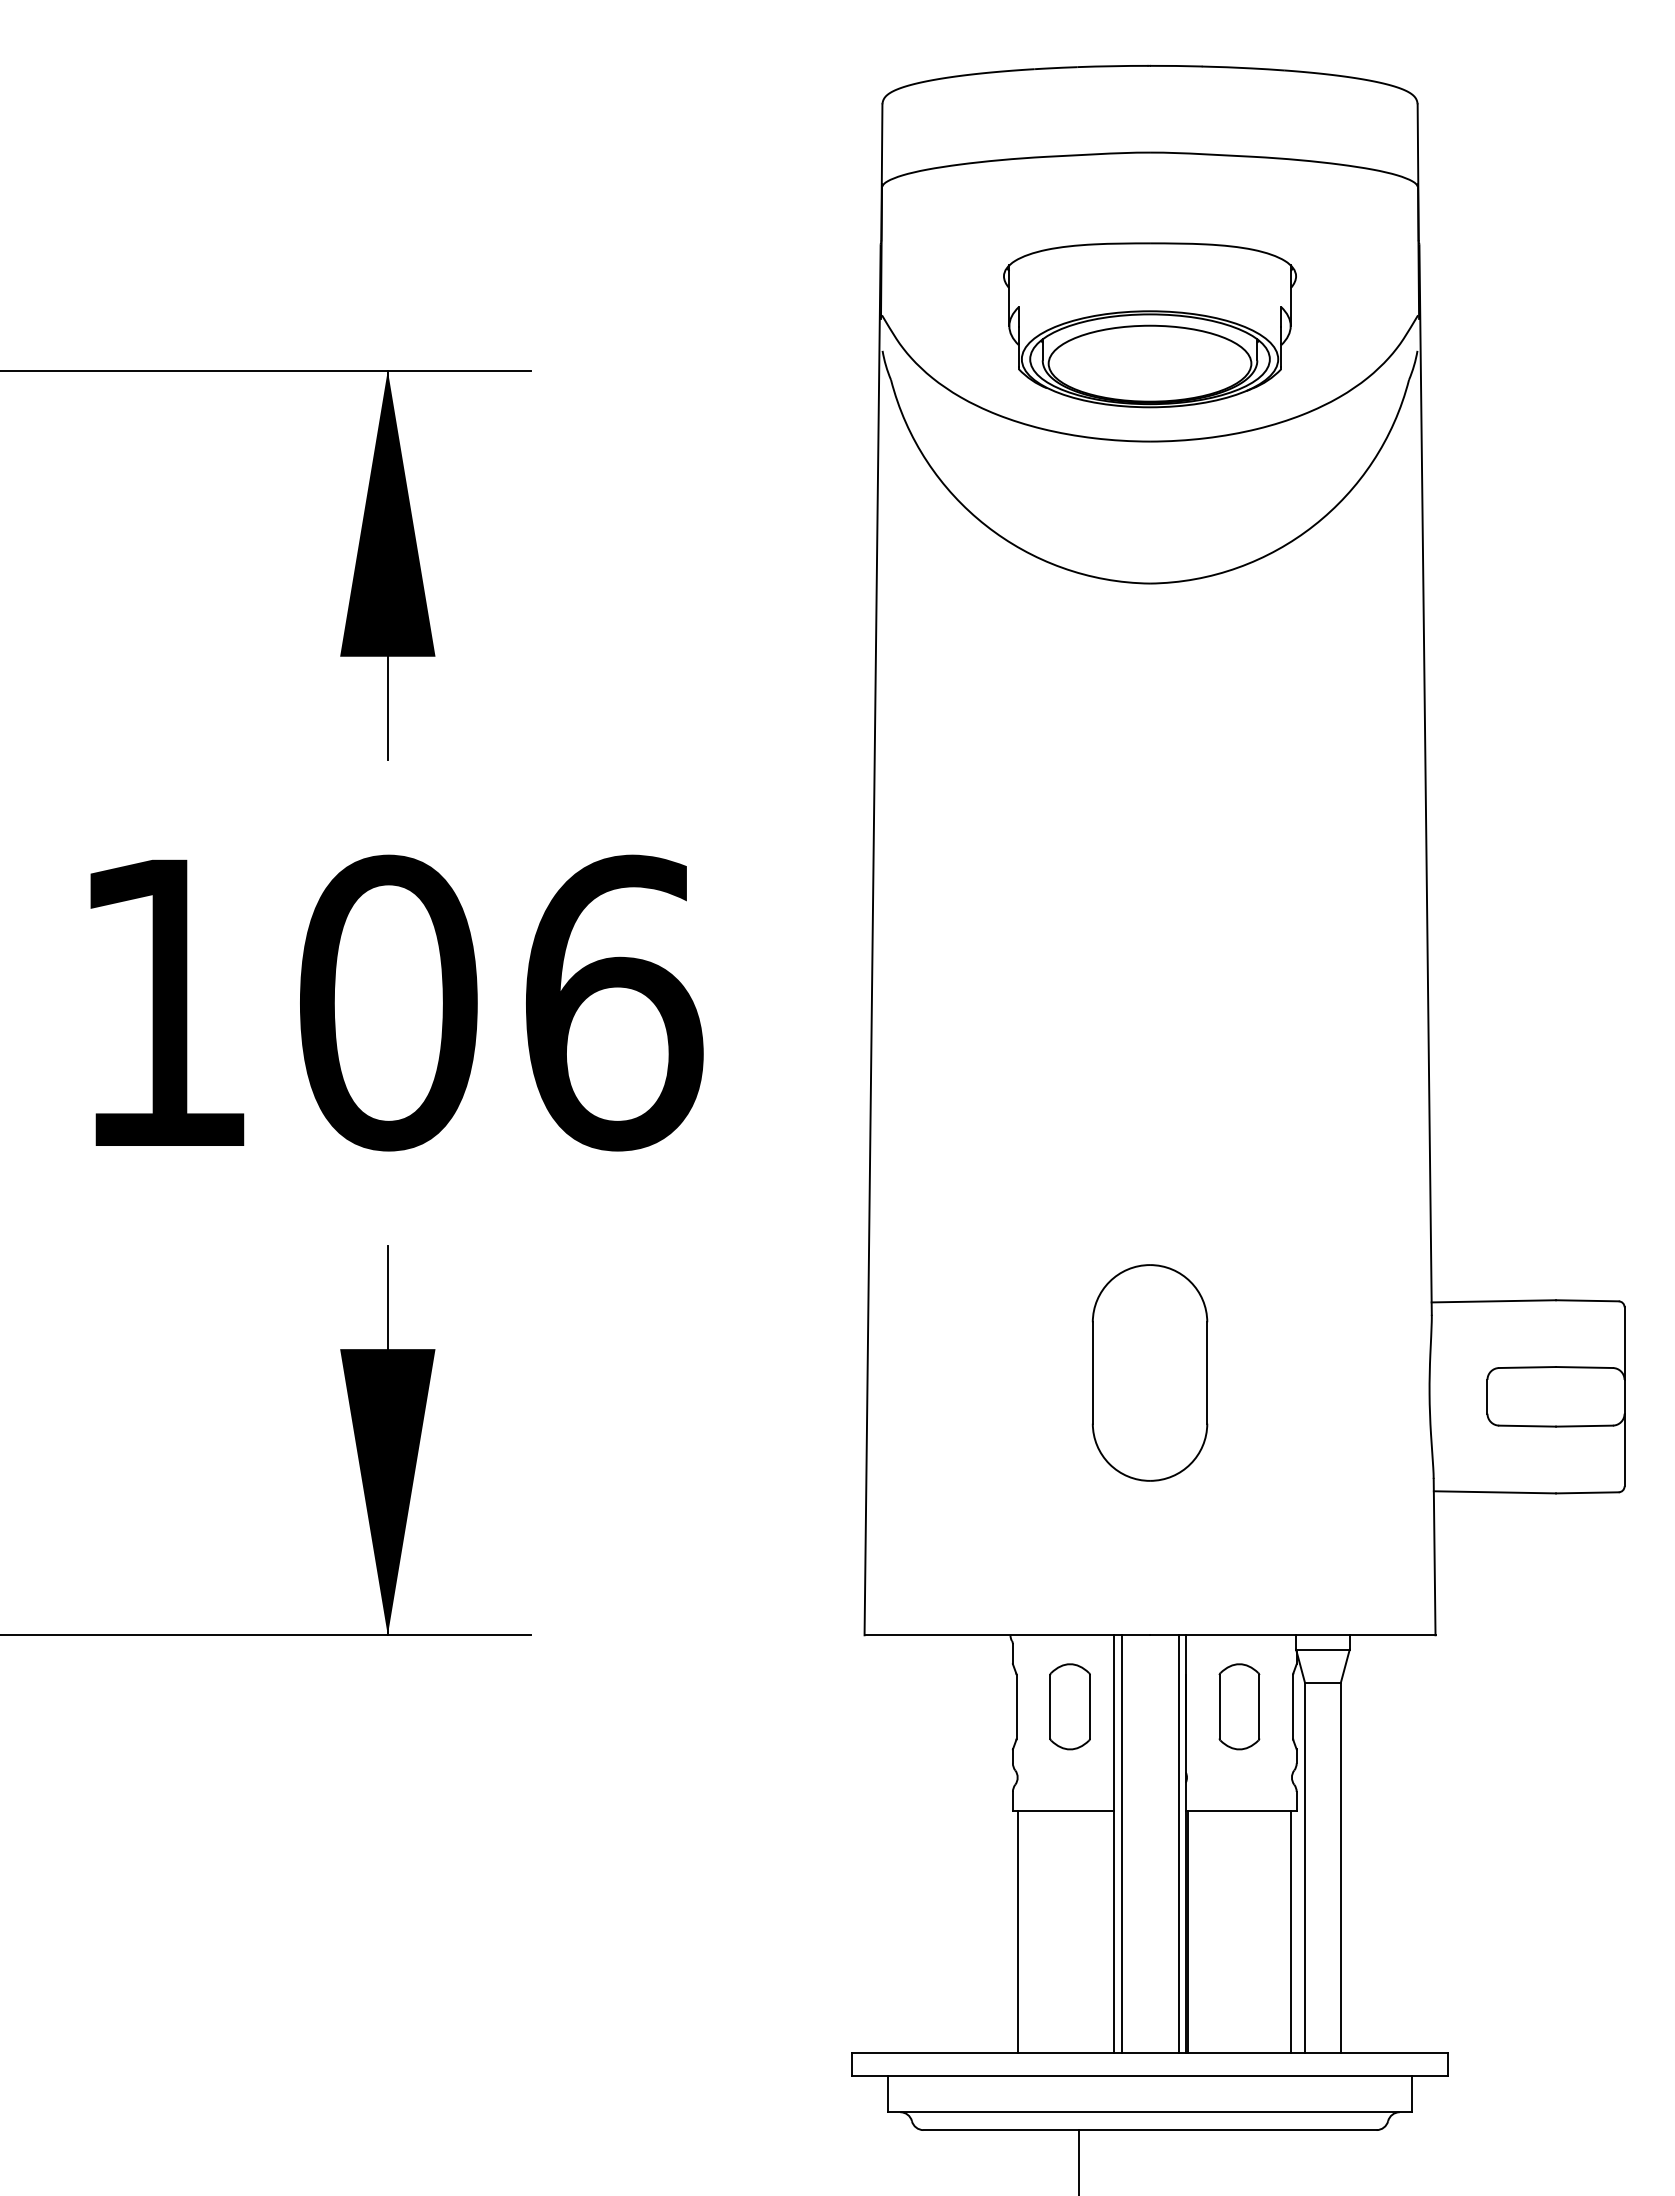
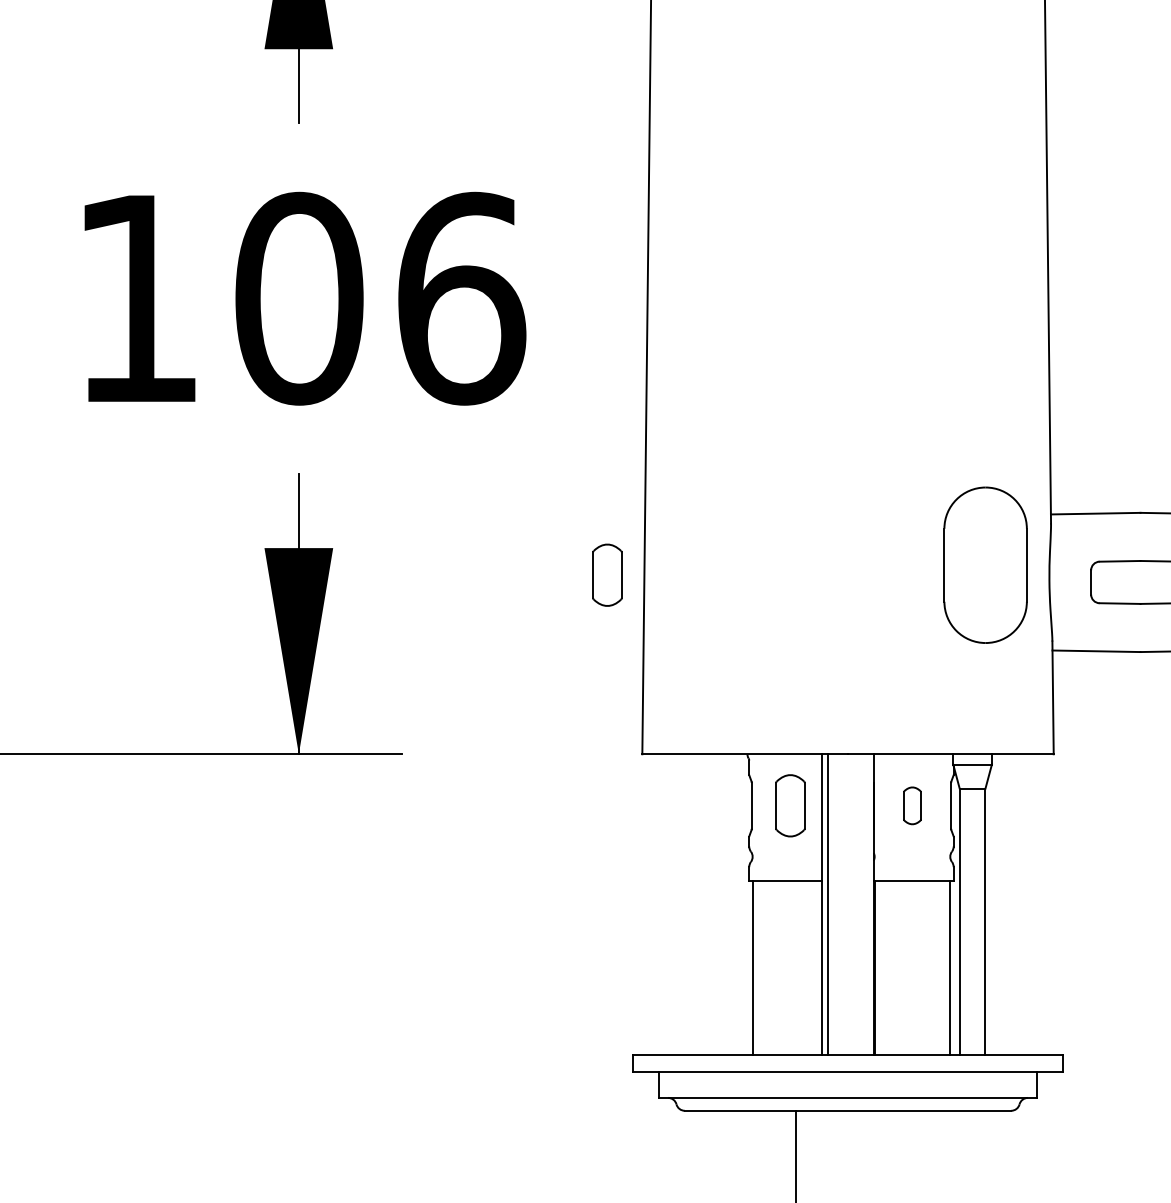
part: (1149, 1372) -> (985, 564), moved
part: (815, 1386) -> (606, 575), added
part: (1239, 1706) -> (912, 805), size x0.6
line: (1178, 1843) -> (868, 904), removed

